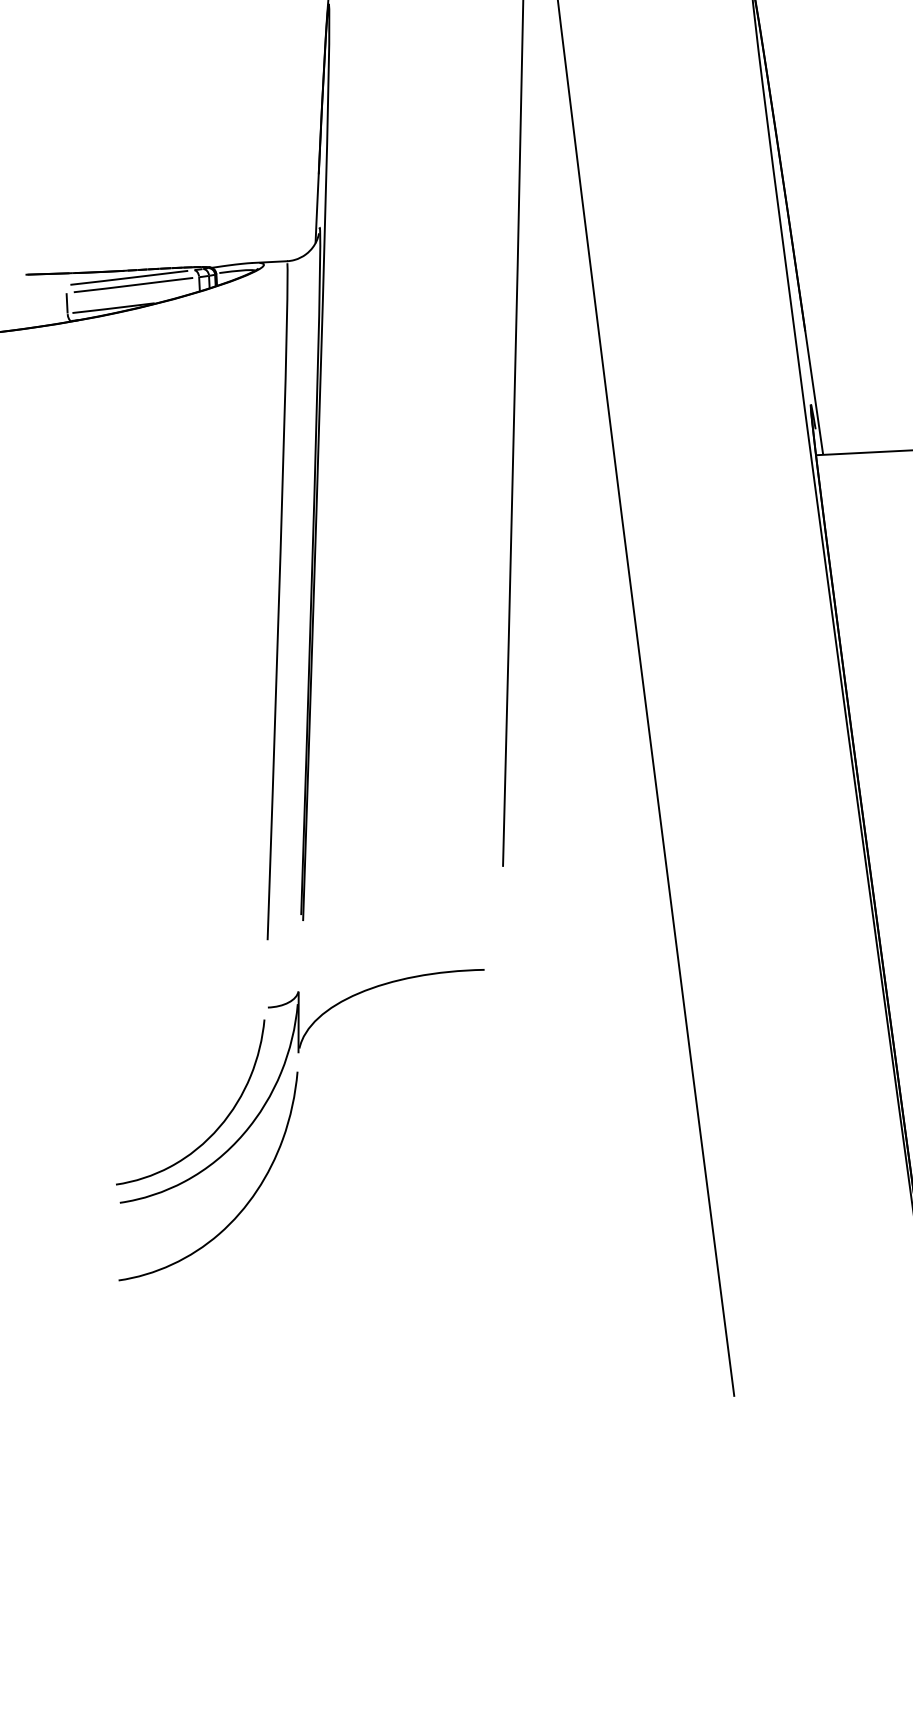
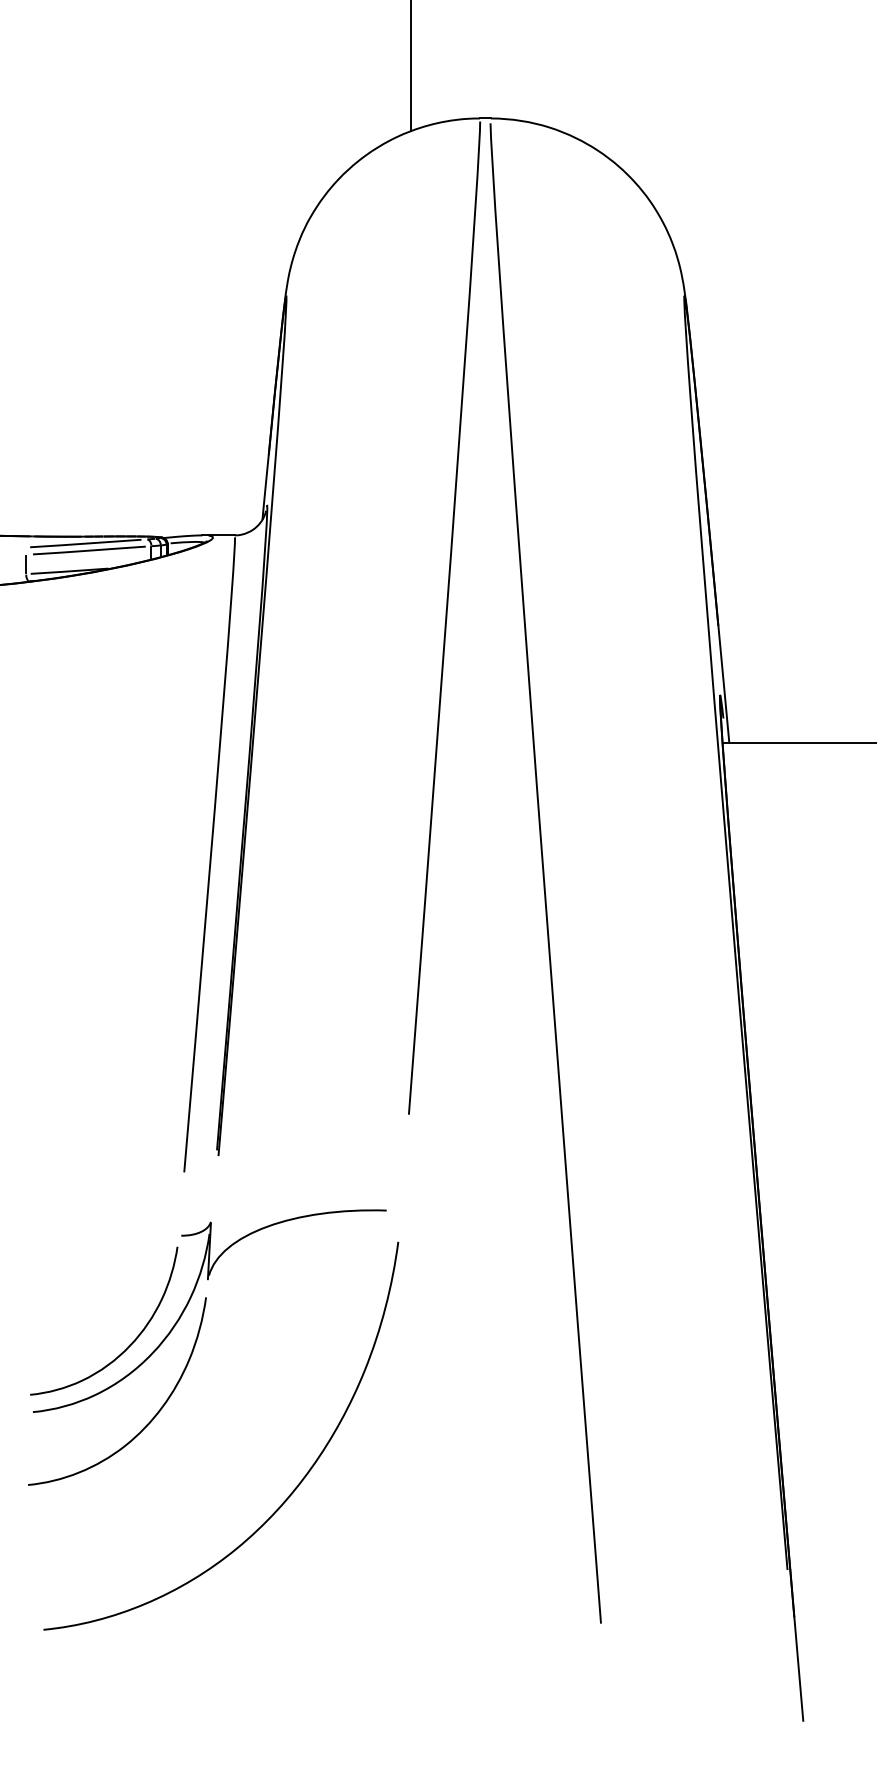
curve: (400, 1270) -> (293, 1489), added

